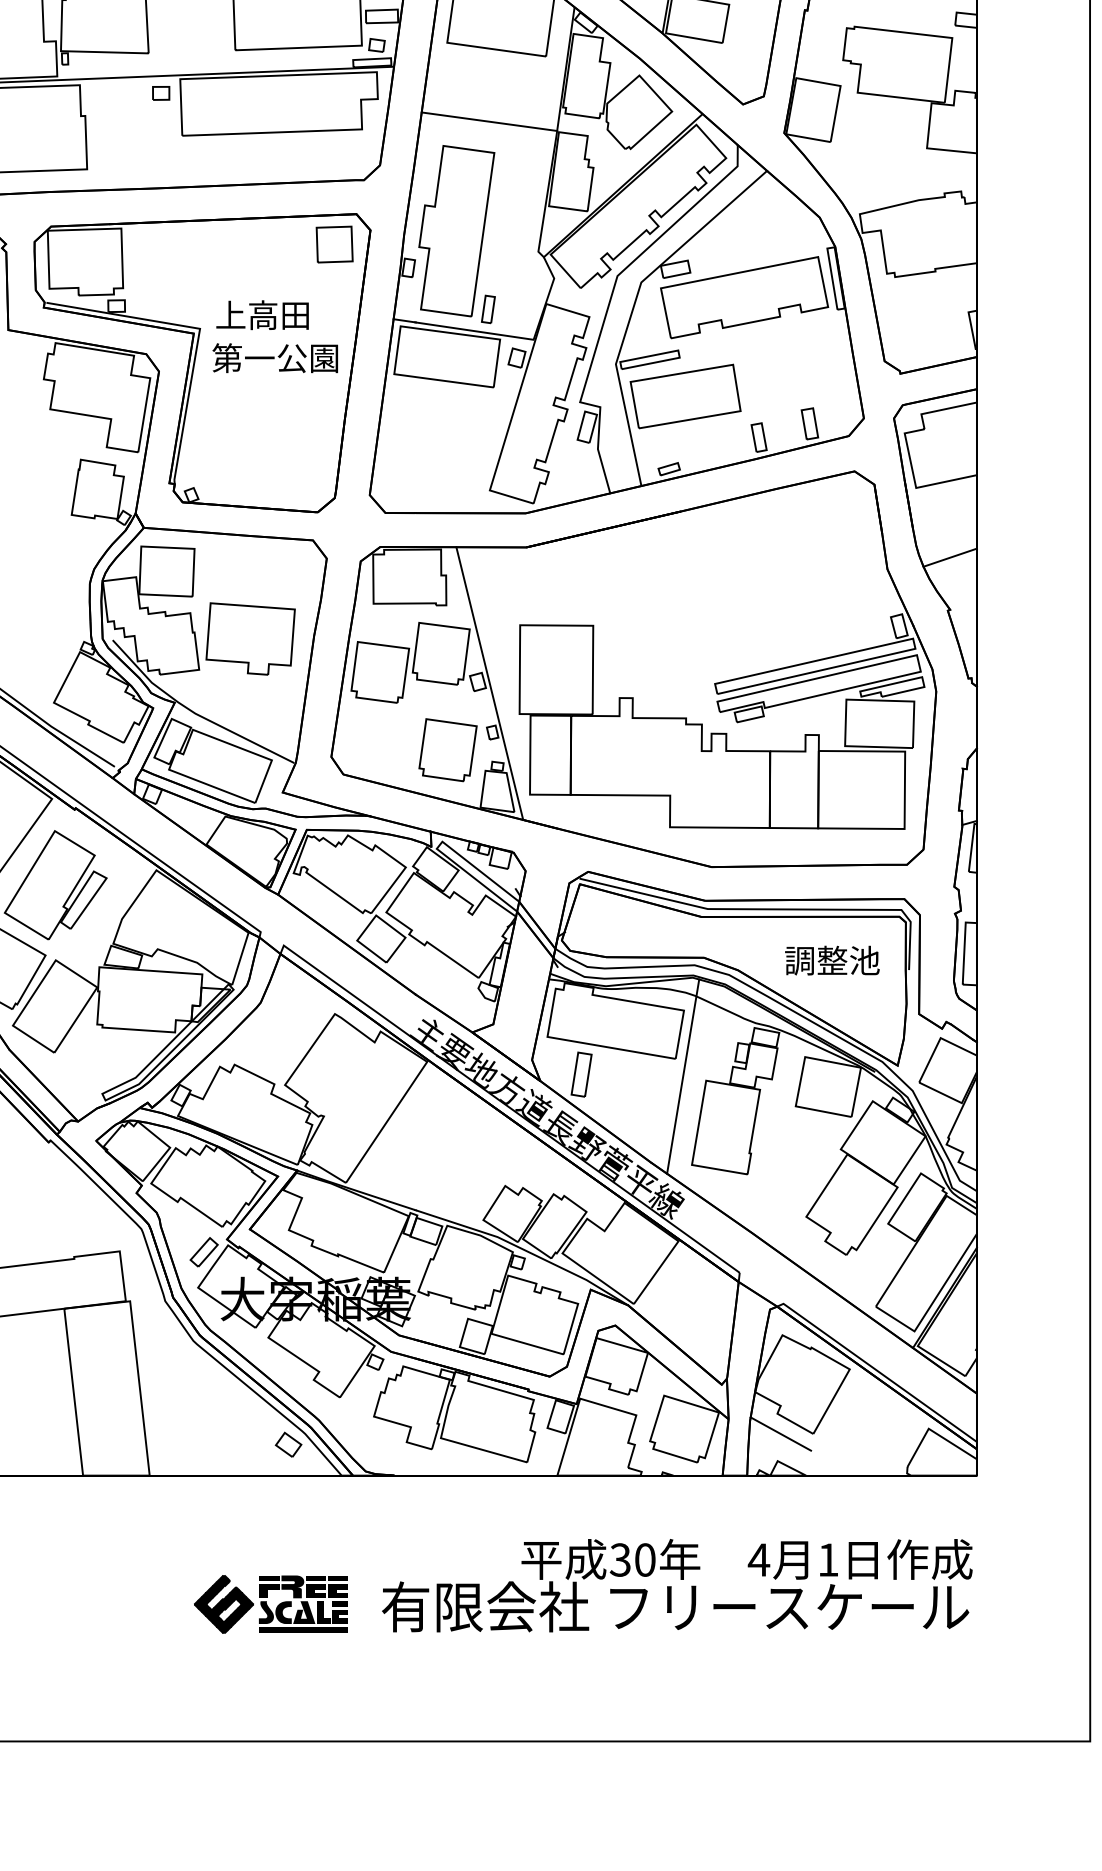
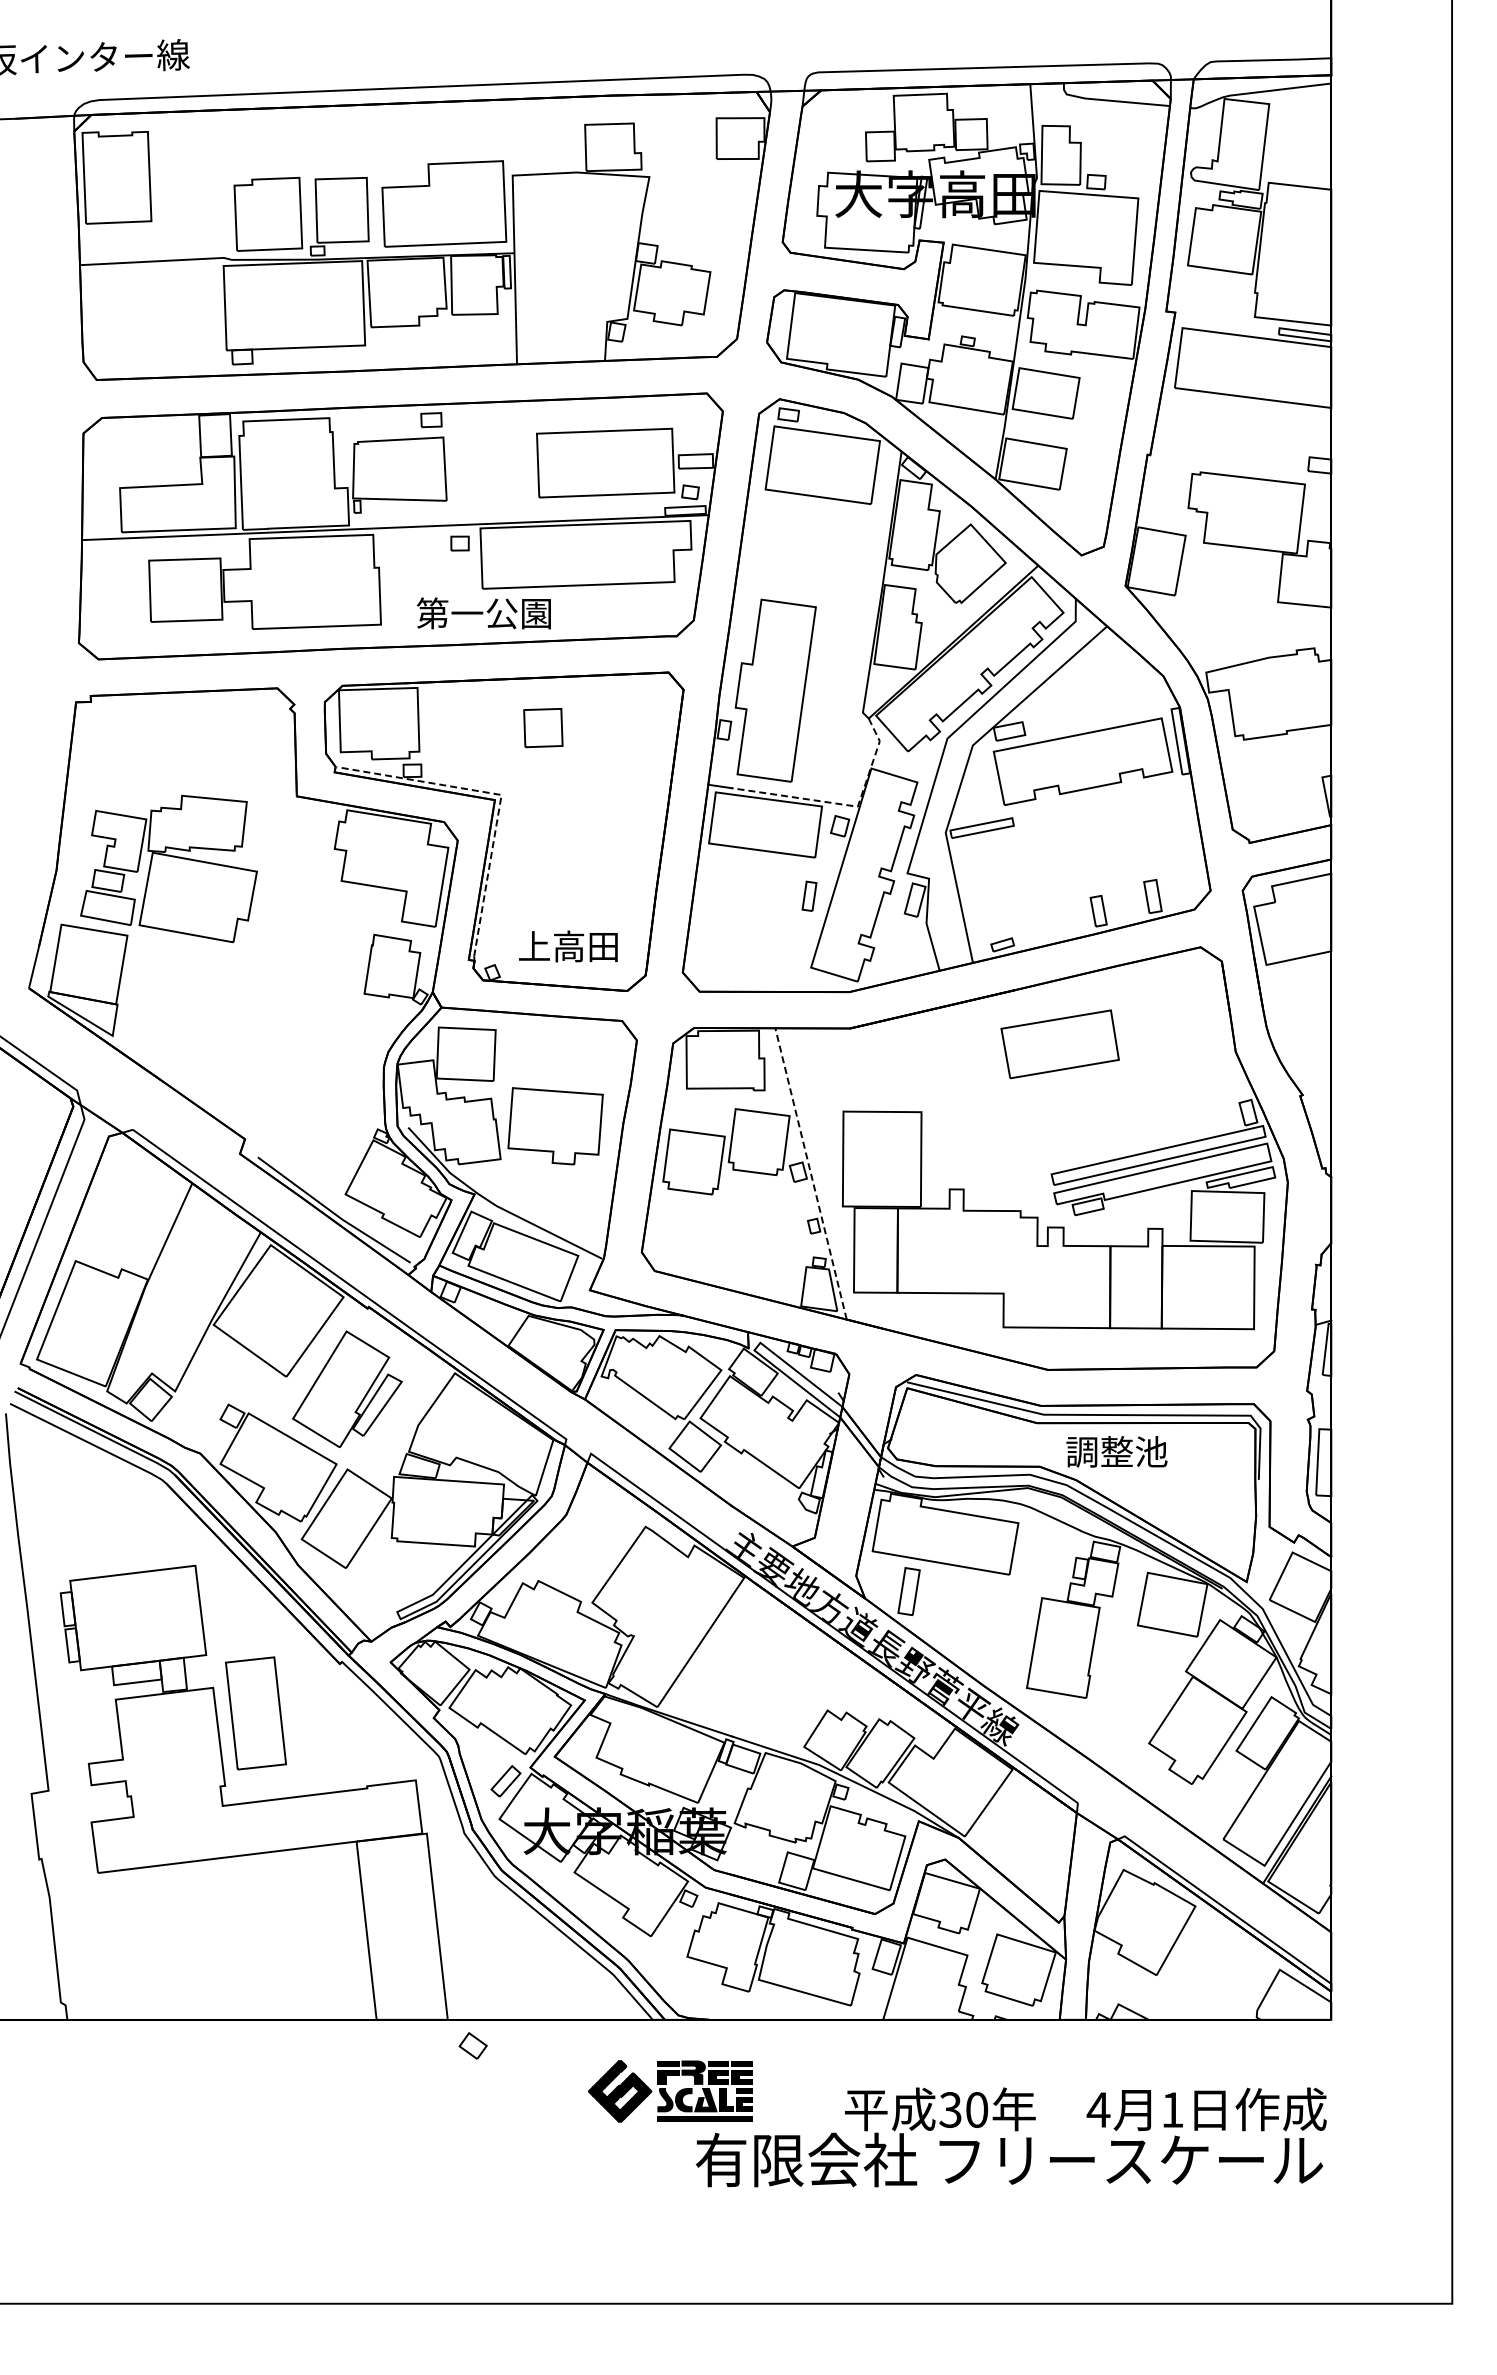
line: (489, 121) -> (810, 573), removed
part: (334, 245) -> (543, 728), moved
part: (488, 308) -> (809, 895), moved
text: (262, 315) -> (568, 946), moved
line: (199, 328) -> (500, 794), solid -> dashed
line: (520, 337) -> (843, 804), solid -> dashed
text: (274, 358) -> (483, 613), moved
part: (684, 396) -> (1059, 1044), moved
line: (949, 557) -> (1302, 1039), removed
line: (490, 683) -> (811, 1173), solid -> dashed
part: (447, 750) -> (765, 1245), removed
text: (831, 960) -> (1116, 1451), moved
line: (683, 1076) -> (1017, 1593), removed
line: (780, 1434) -> (1121, 1975), removed
part: (288, 1444) -> (472, 2045), moved
part: (271, 1604) -> (670, 2091), moved

